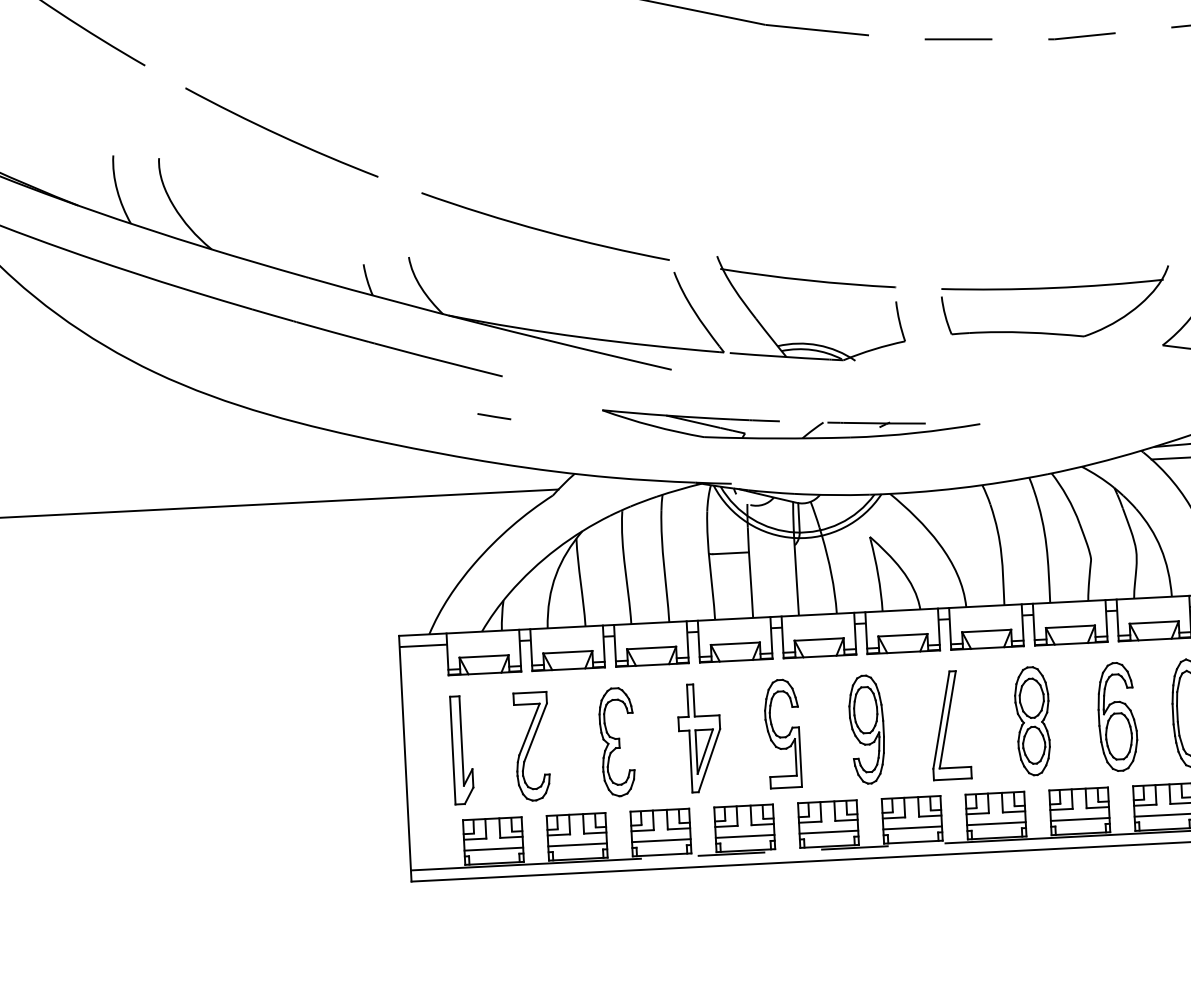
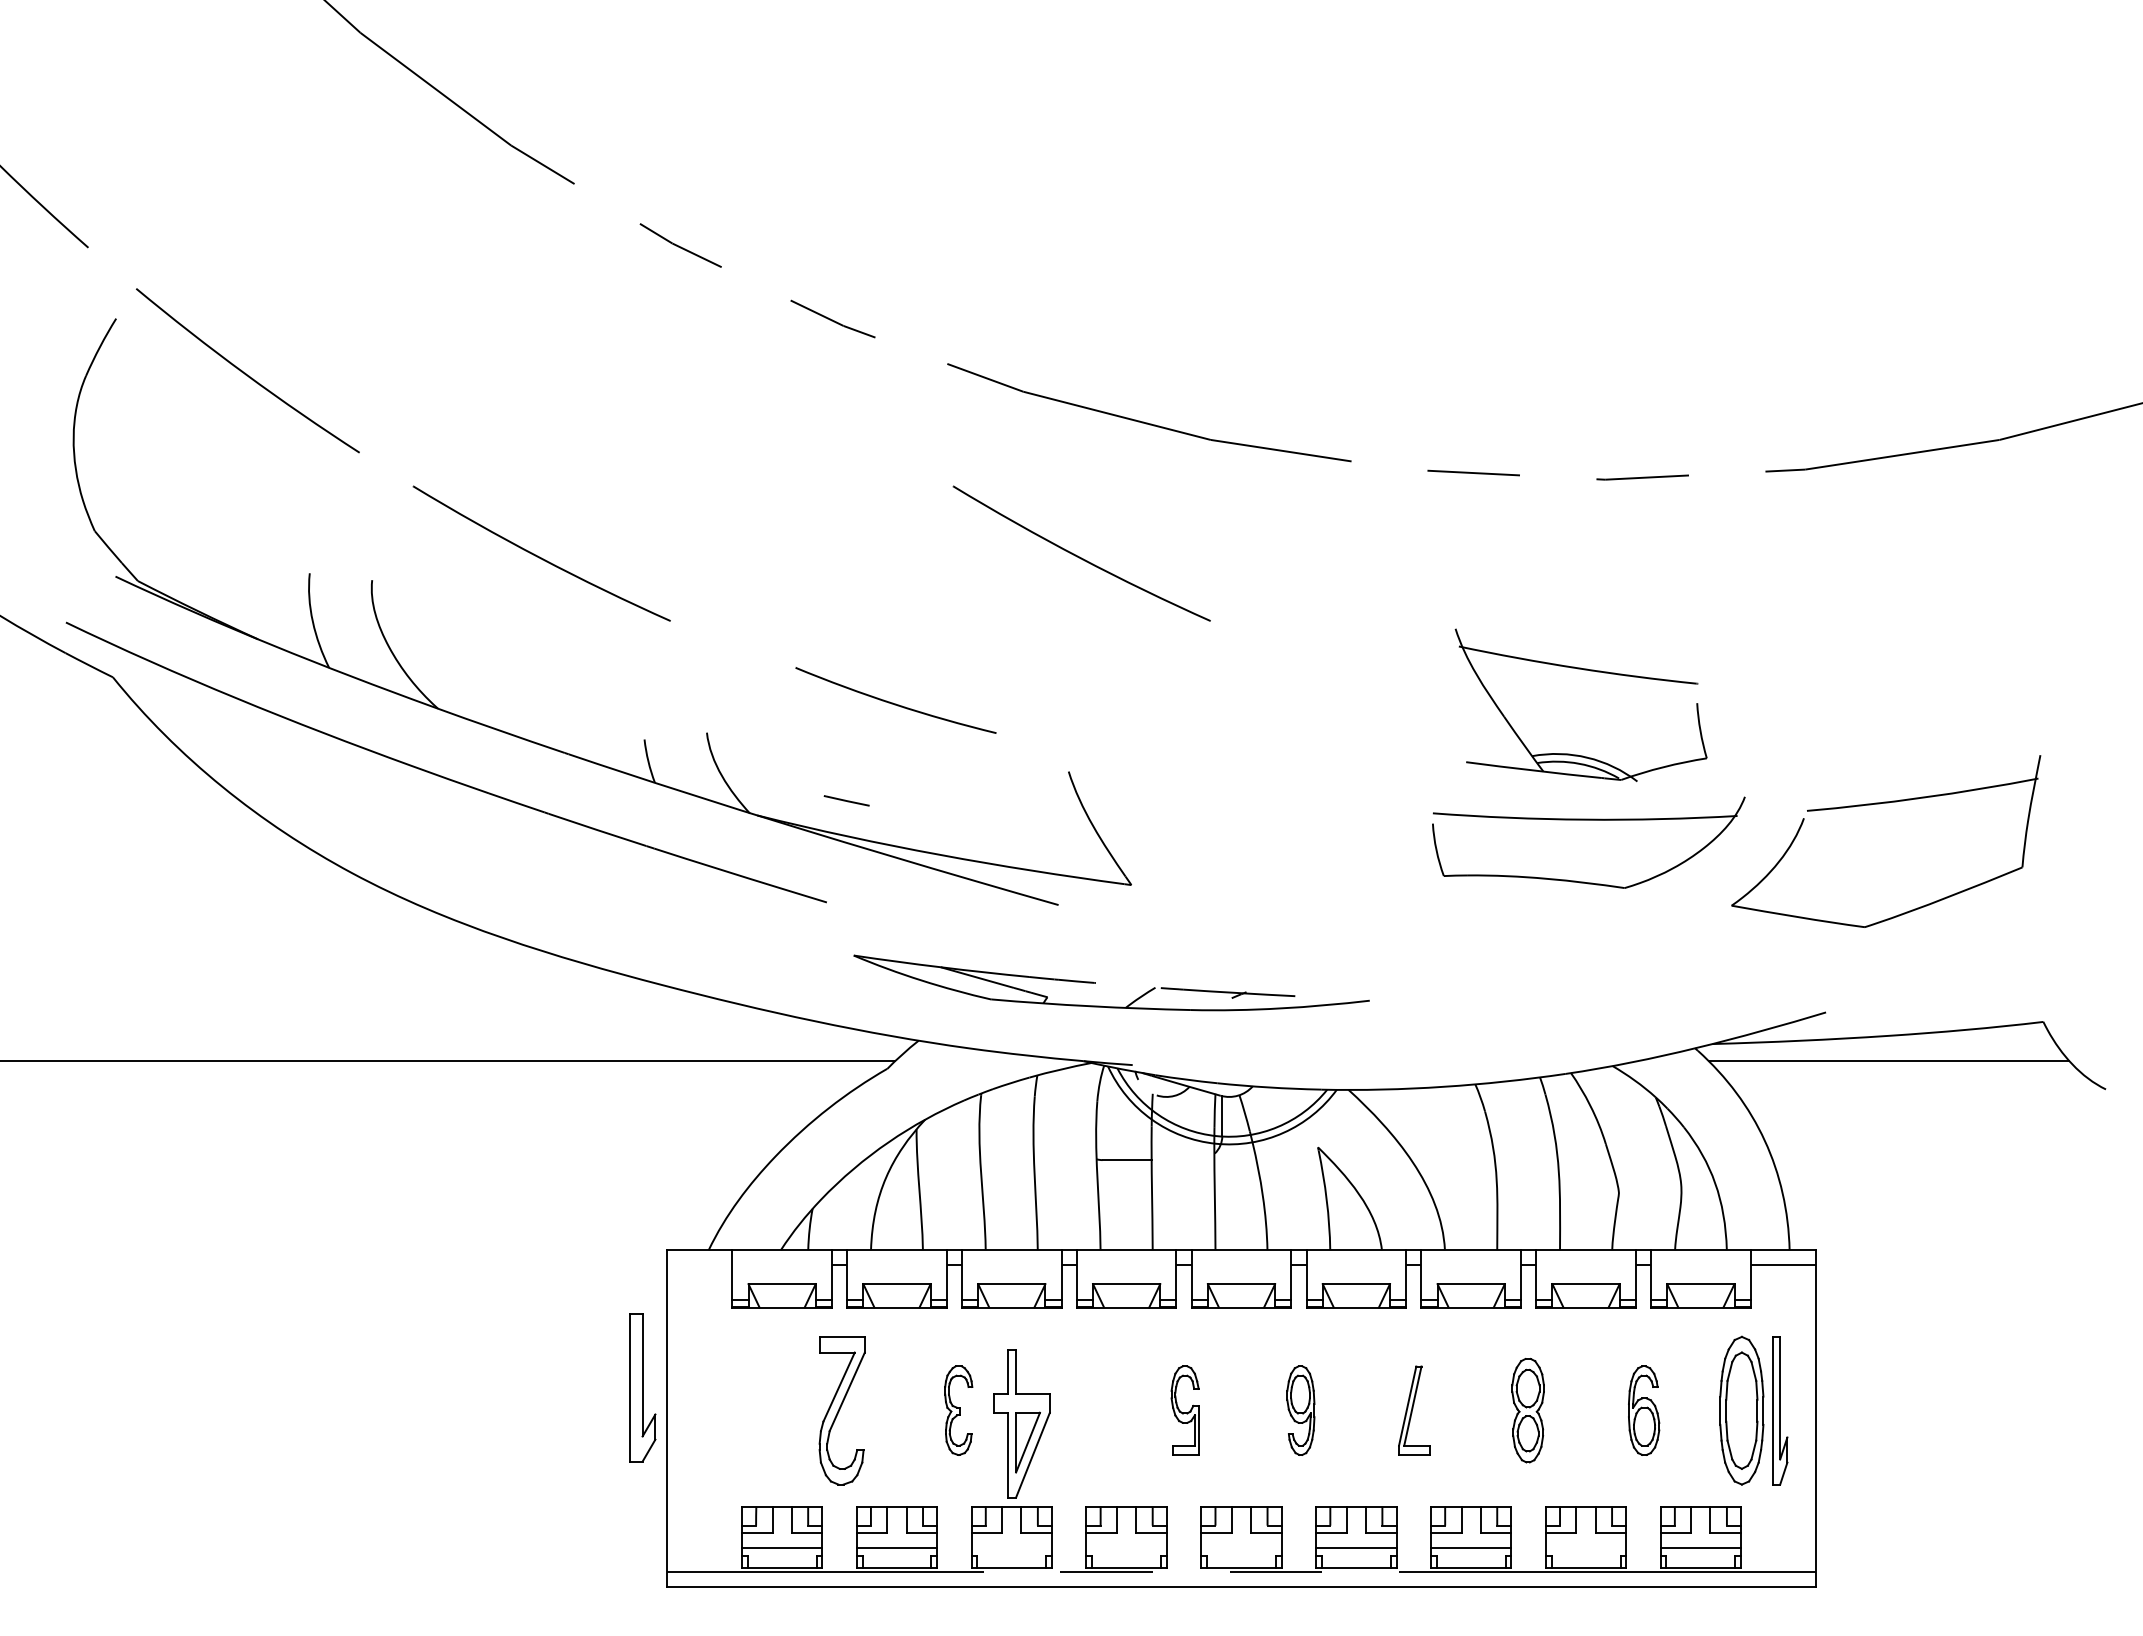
part: (675, 112) -> (1081, 553), added
part: (545, 226) -> (895, 700), size x0.6
part: (812, 281) -> (1584, 670), moved
line: (494, 416) -> (846, 800), moved
part: (779, 420) -> (1095, 982), moved
line: (423, 645) -> (699, 1265), removed
part: (1117, 716) -> (1643, 1410), size x0.6
part: (1032, 721) -> (1527, 1410), size x0.7
part: (950, 725) -> (1414, 1410), size x0.6
part: (866, 729) -> (1300, 1410), size x0.6
part: (782, 733) -> (1184, 1410), size x0.6
part: (699, 737) -> (1021, 1423), moved
part: (617, 742) -> (958, 1410), size x0.6
part: (462, 749) -> (642, 1387), moved
line: (1079, 819) -> (1585, 1548), removed
line: (828, 832) -> (1241, 1548), removed
line: (745, 836) -> (1126, 1548), removed
line: (661, 840) -> (1011, 1548), removed

